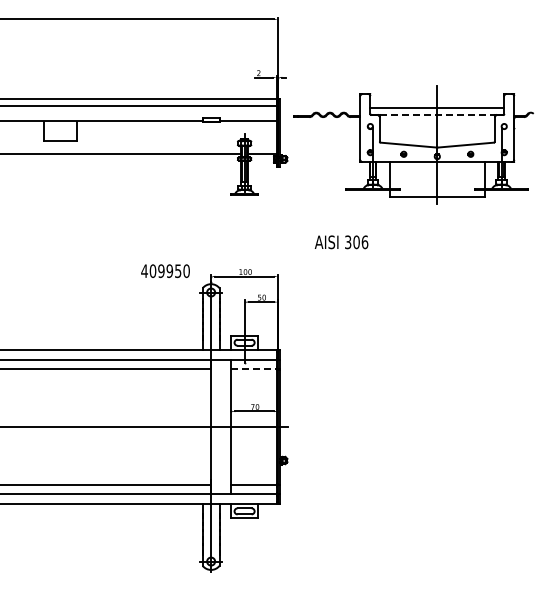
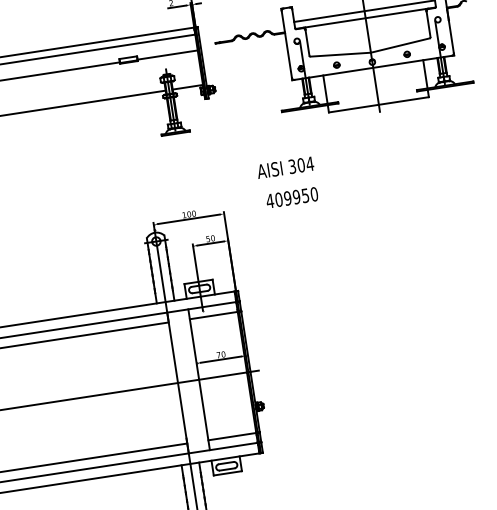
line: (437, 114) -> (365, 17), dashed -> solid
text: (364, 242) -> (309, 164), 306 -> 304
text: (165, 271) -> (292, 198), moved
line: (253, 369) -> (213, 315), dashed -> solid

